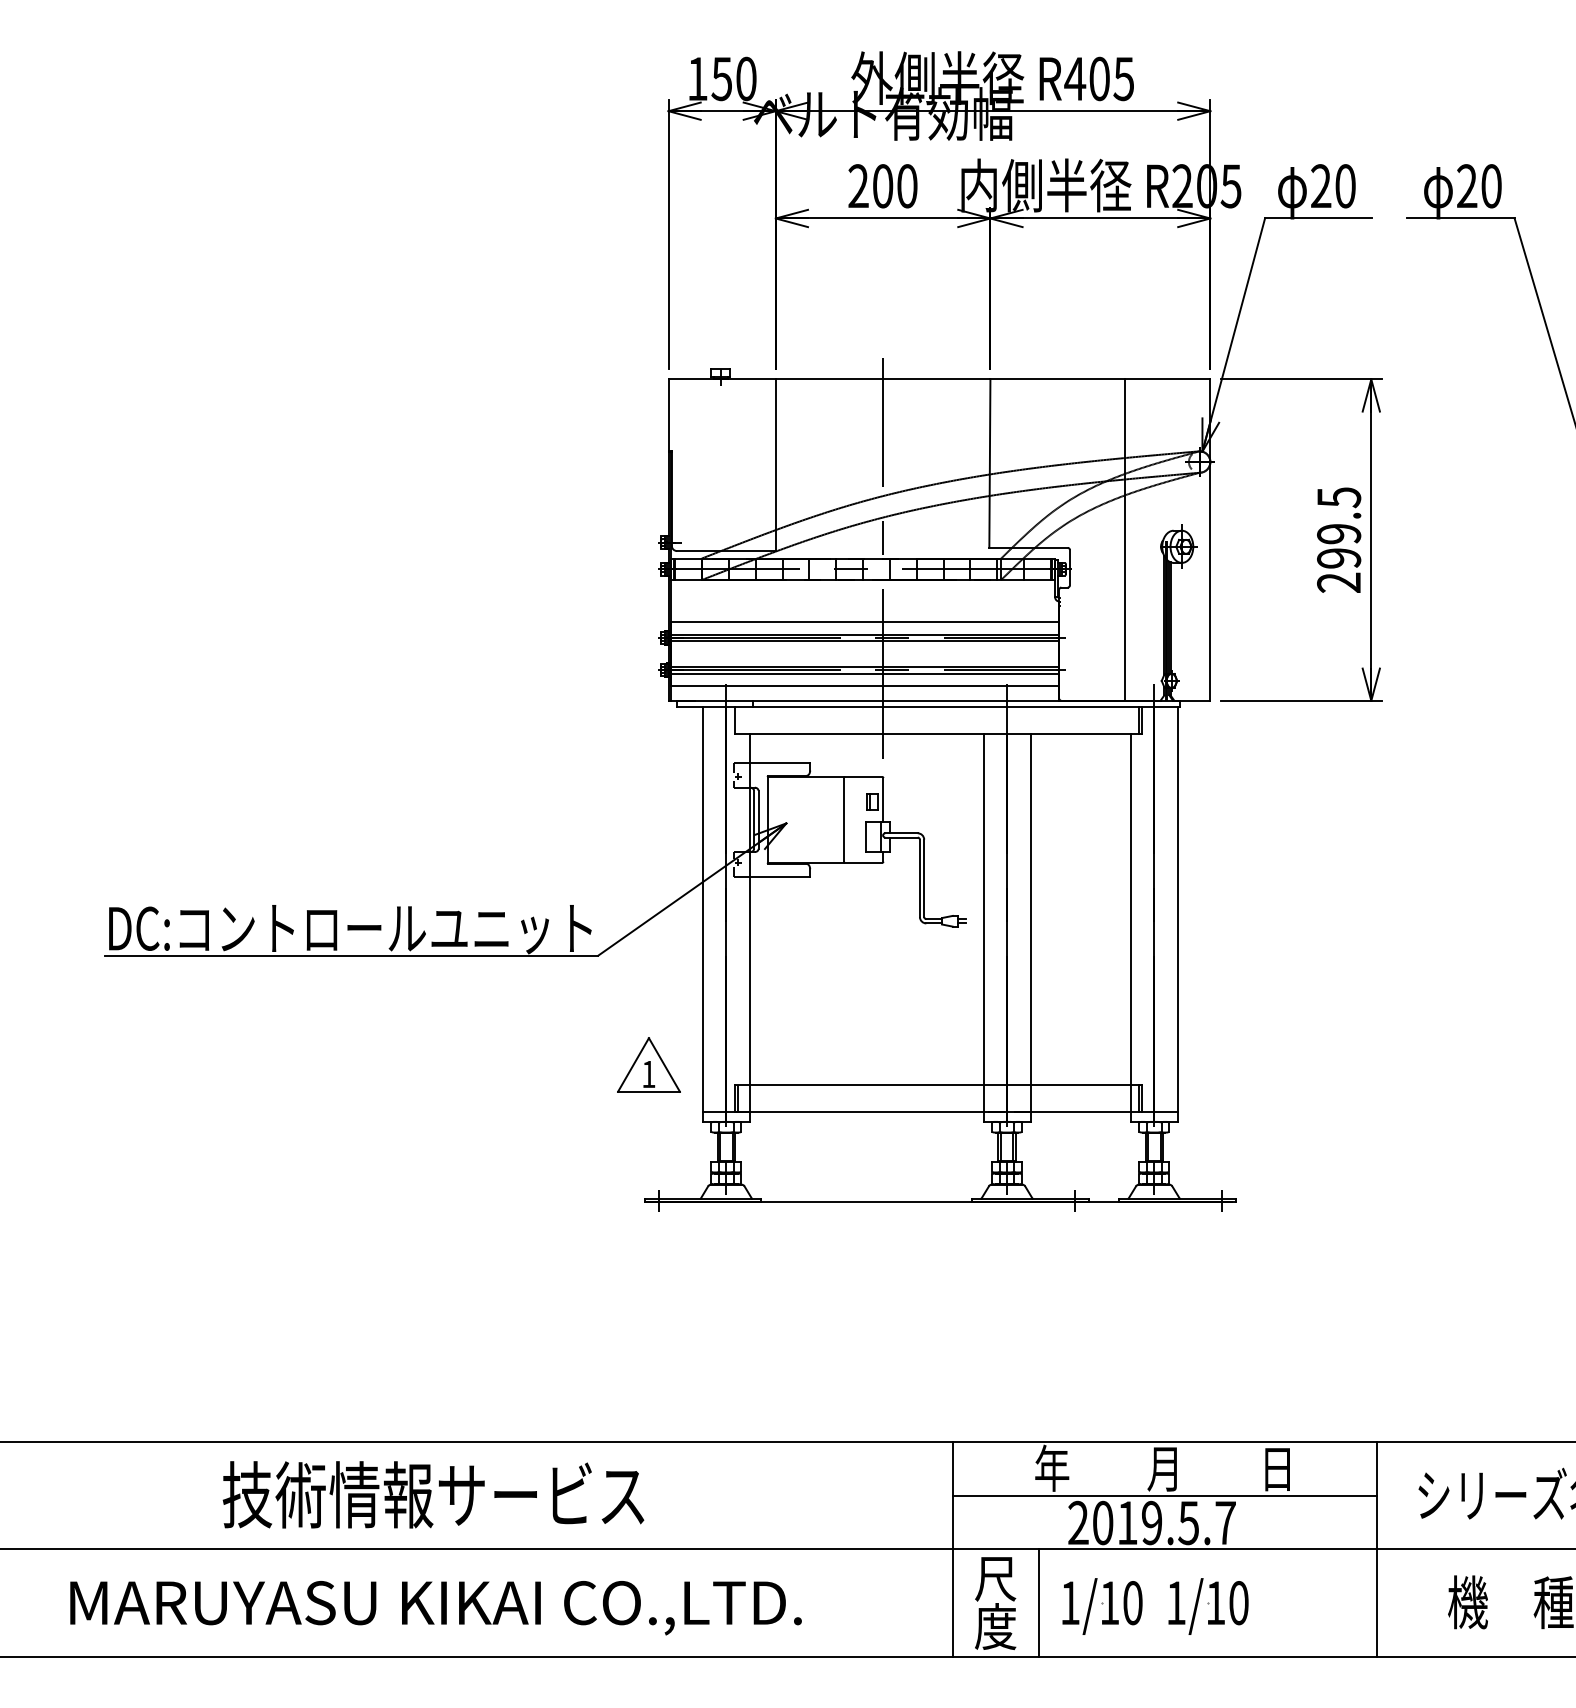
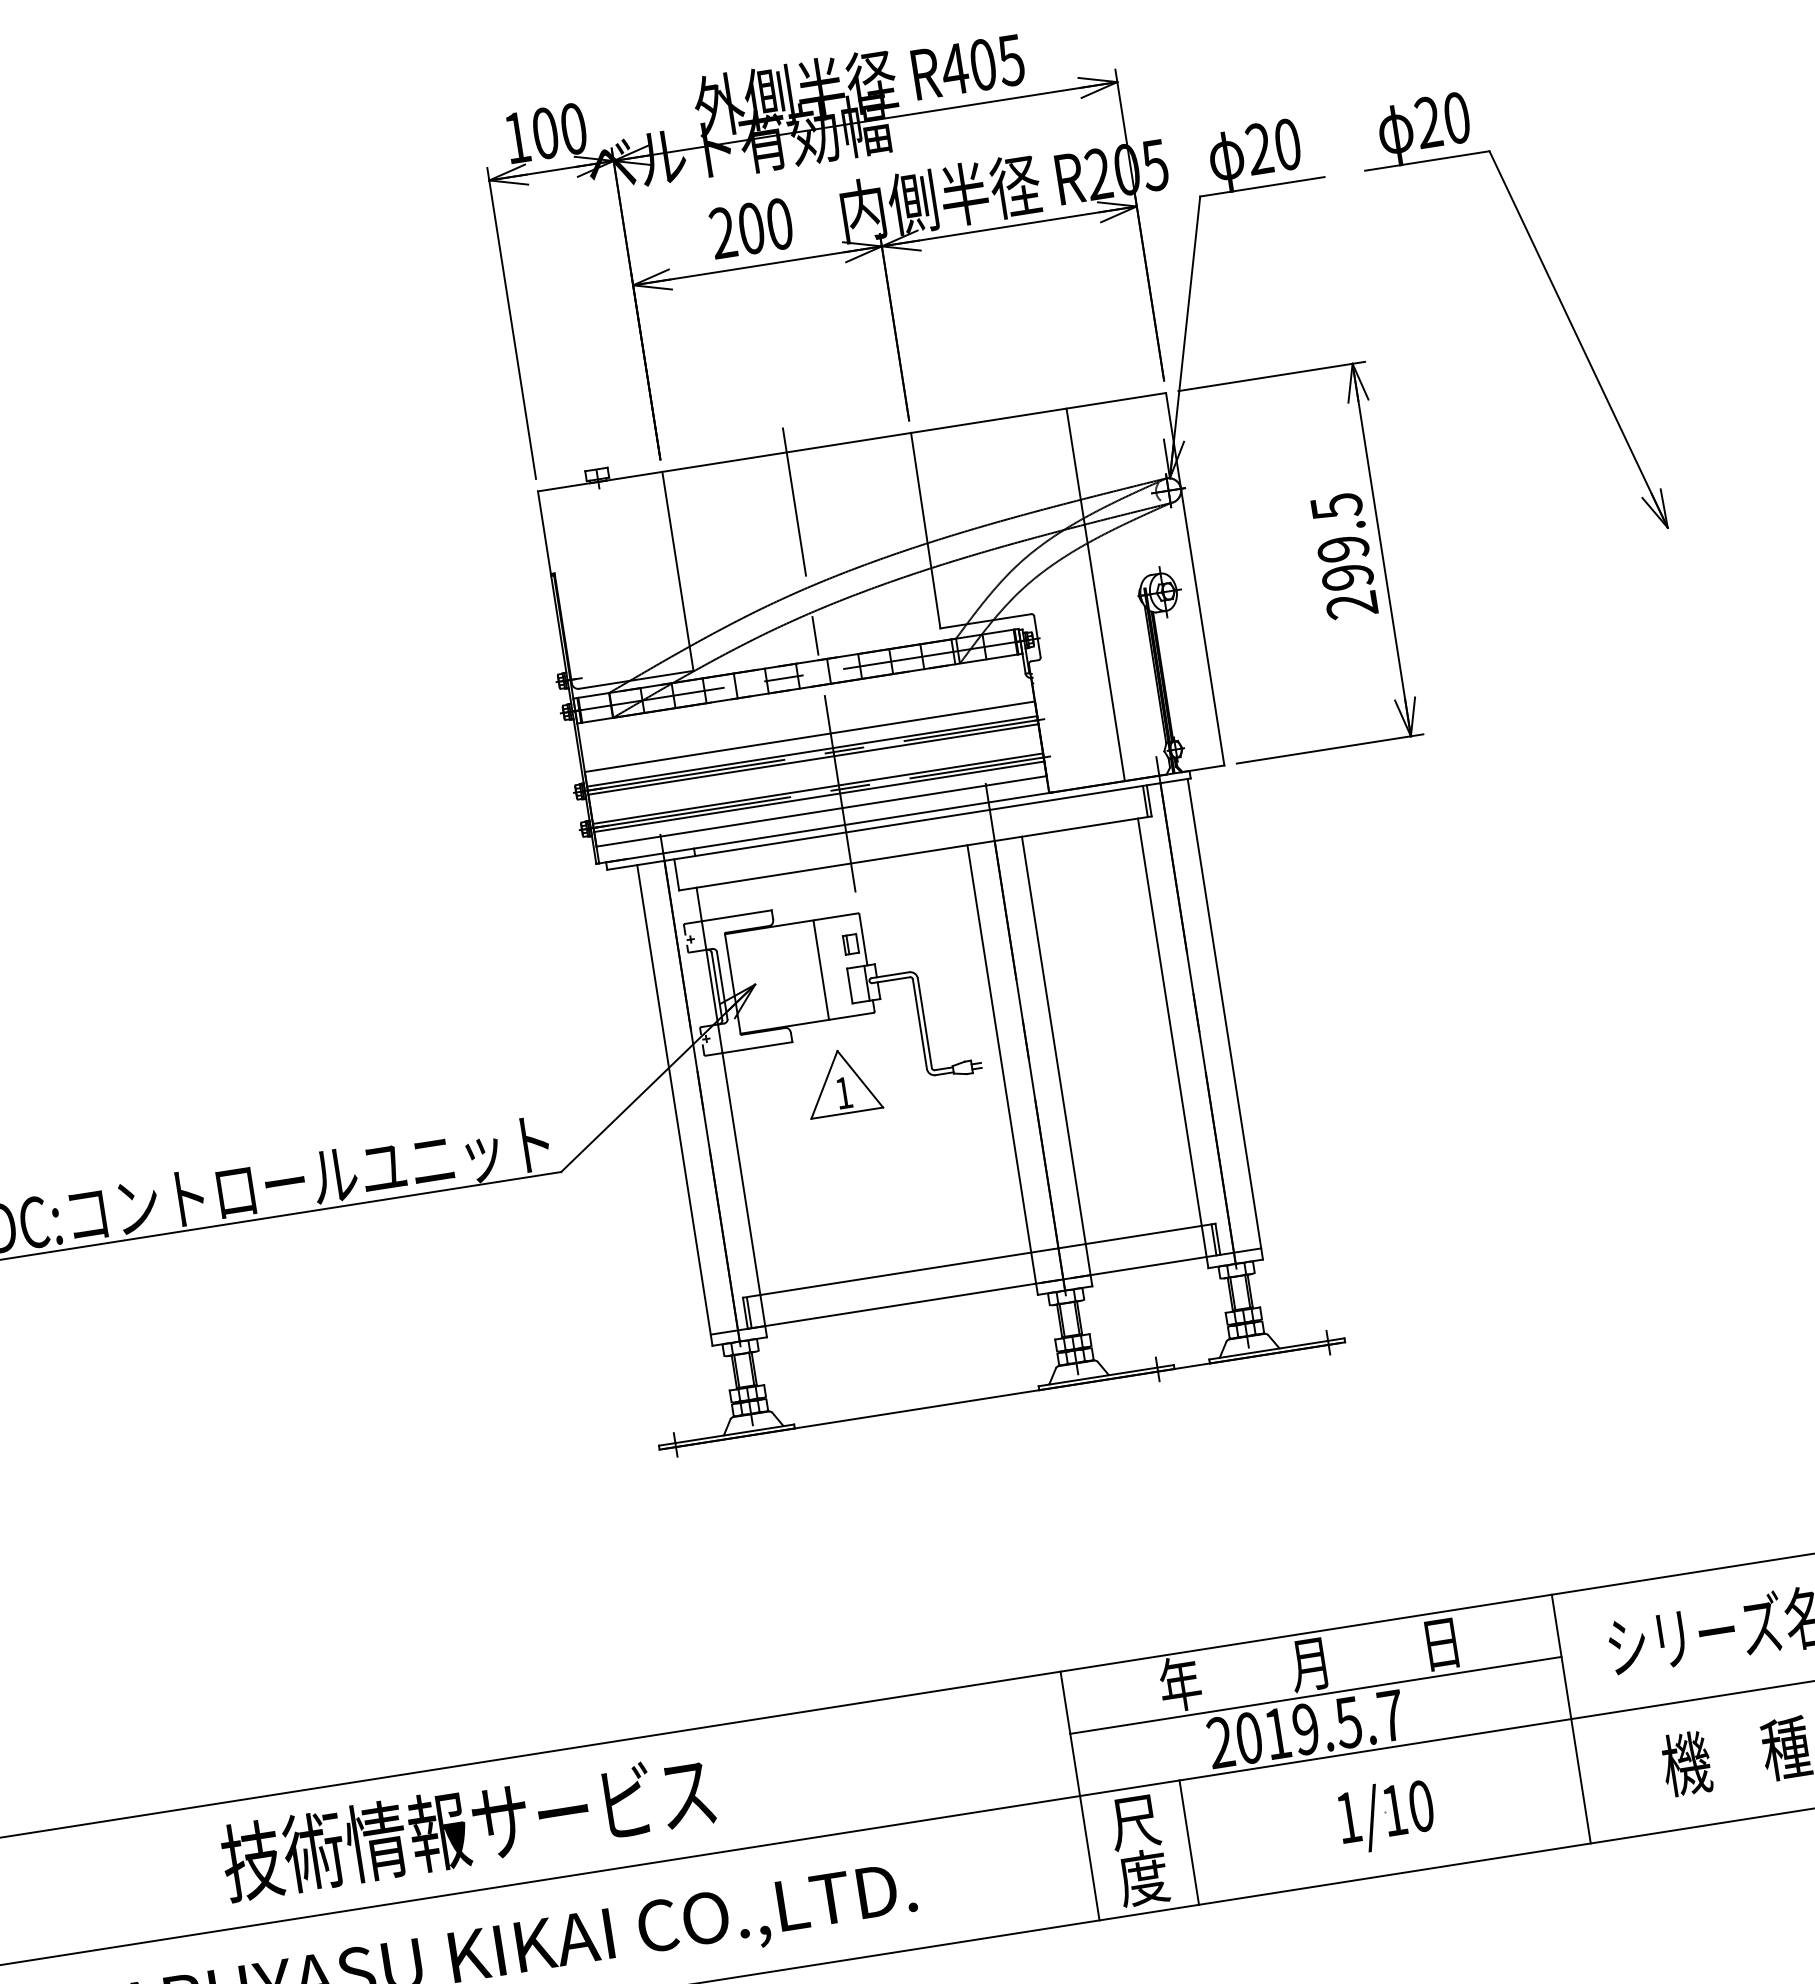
text: (721, 78) -> (544, 132), 150 -> 100
part: (648, 1064) -> (841, 1081), moved
part: (1102, 1606) -> (1263, 1835), removed

